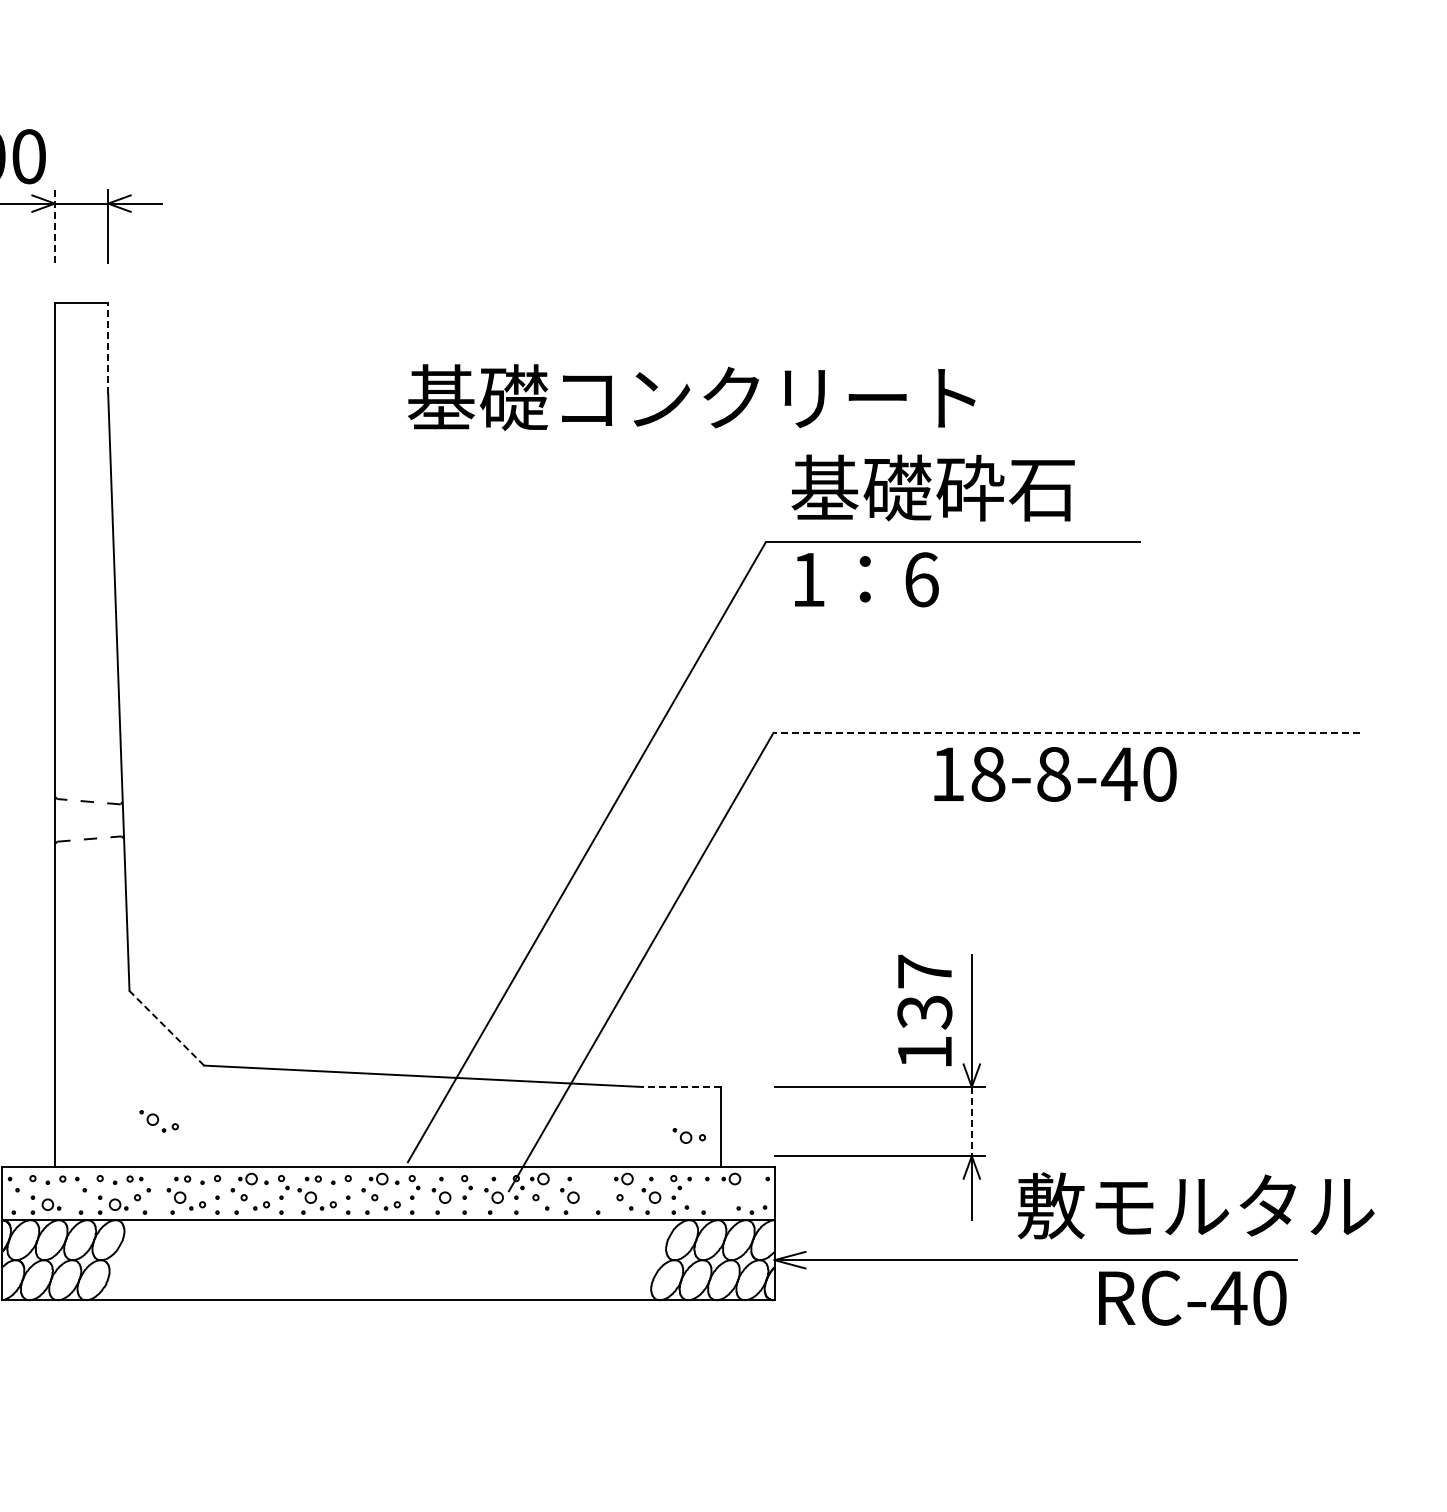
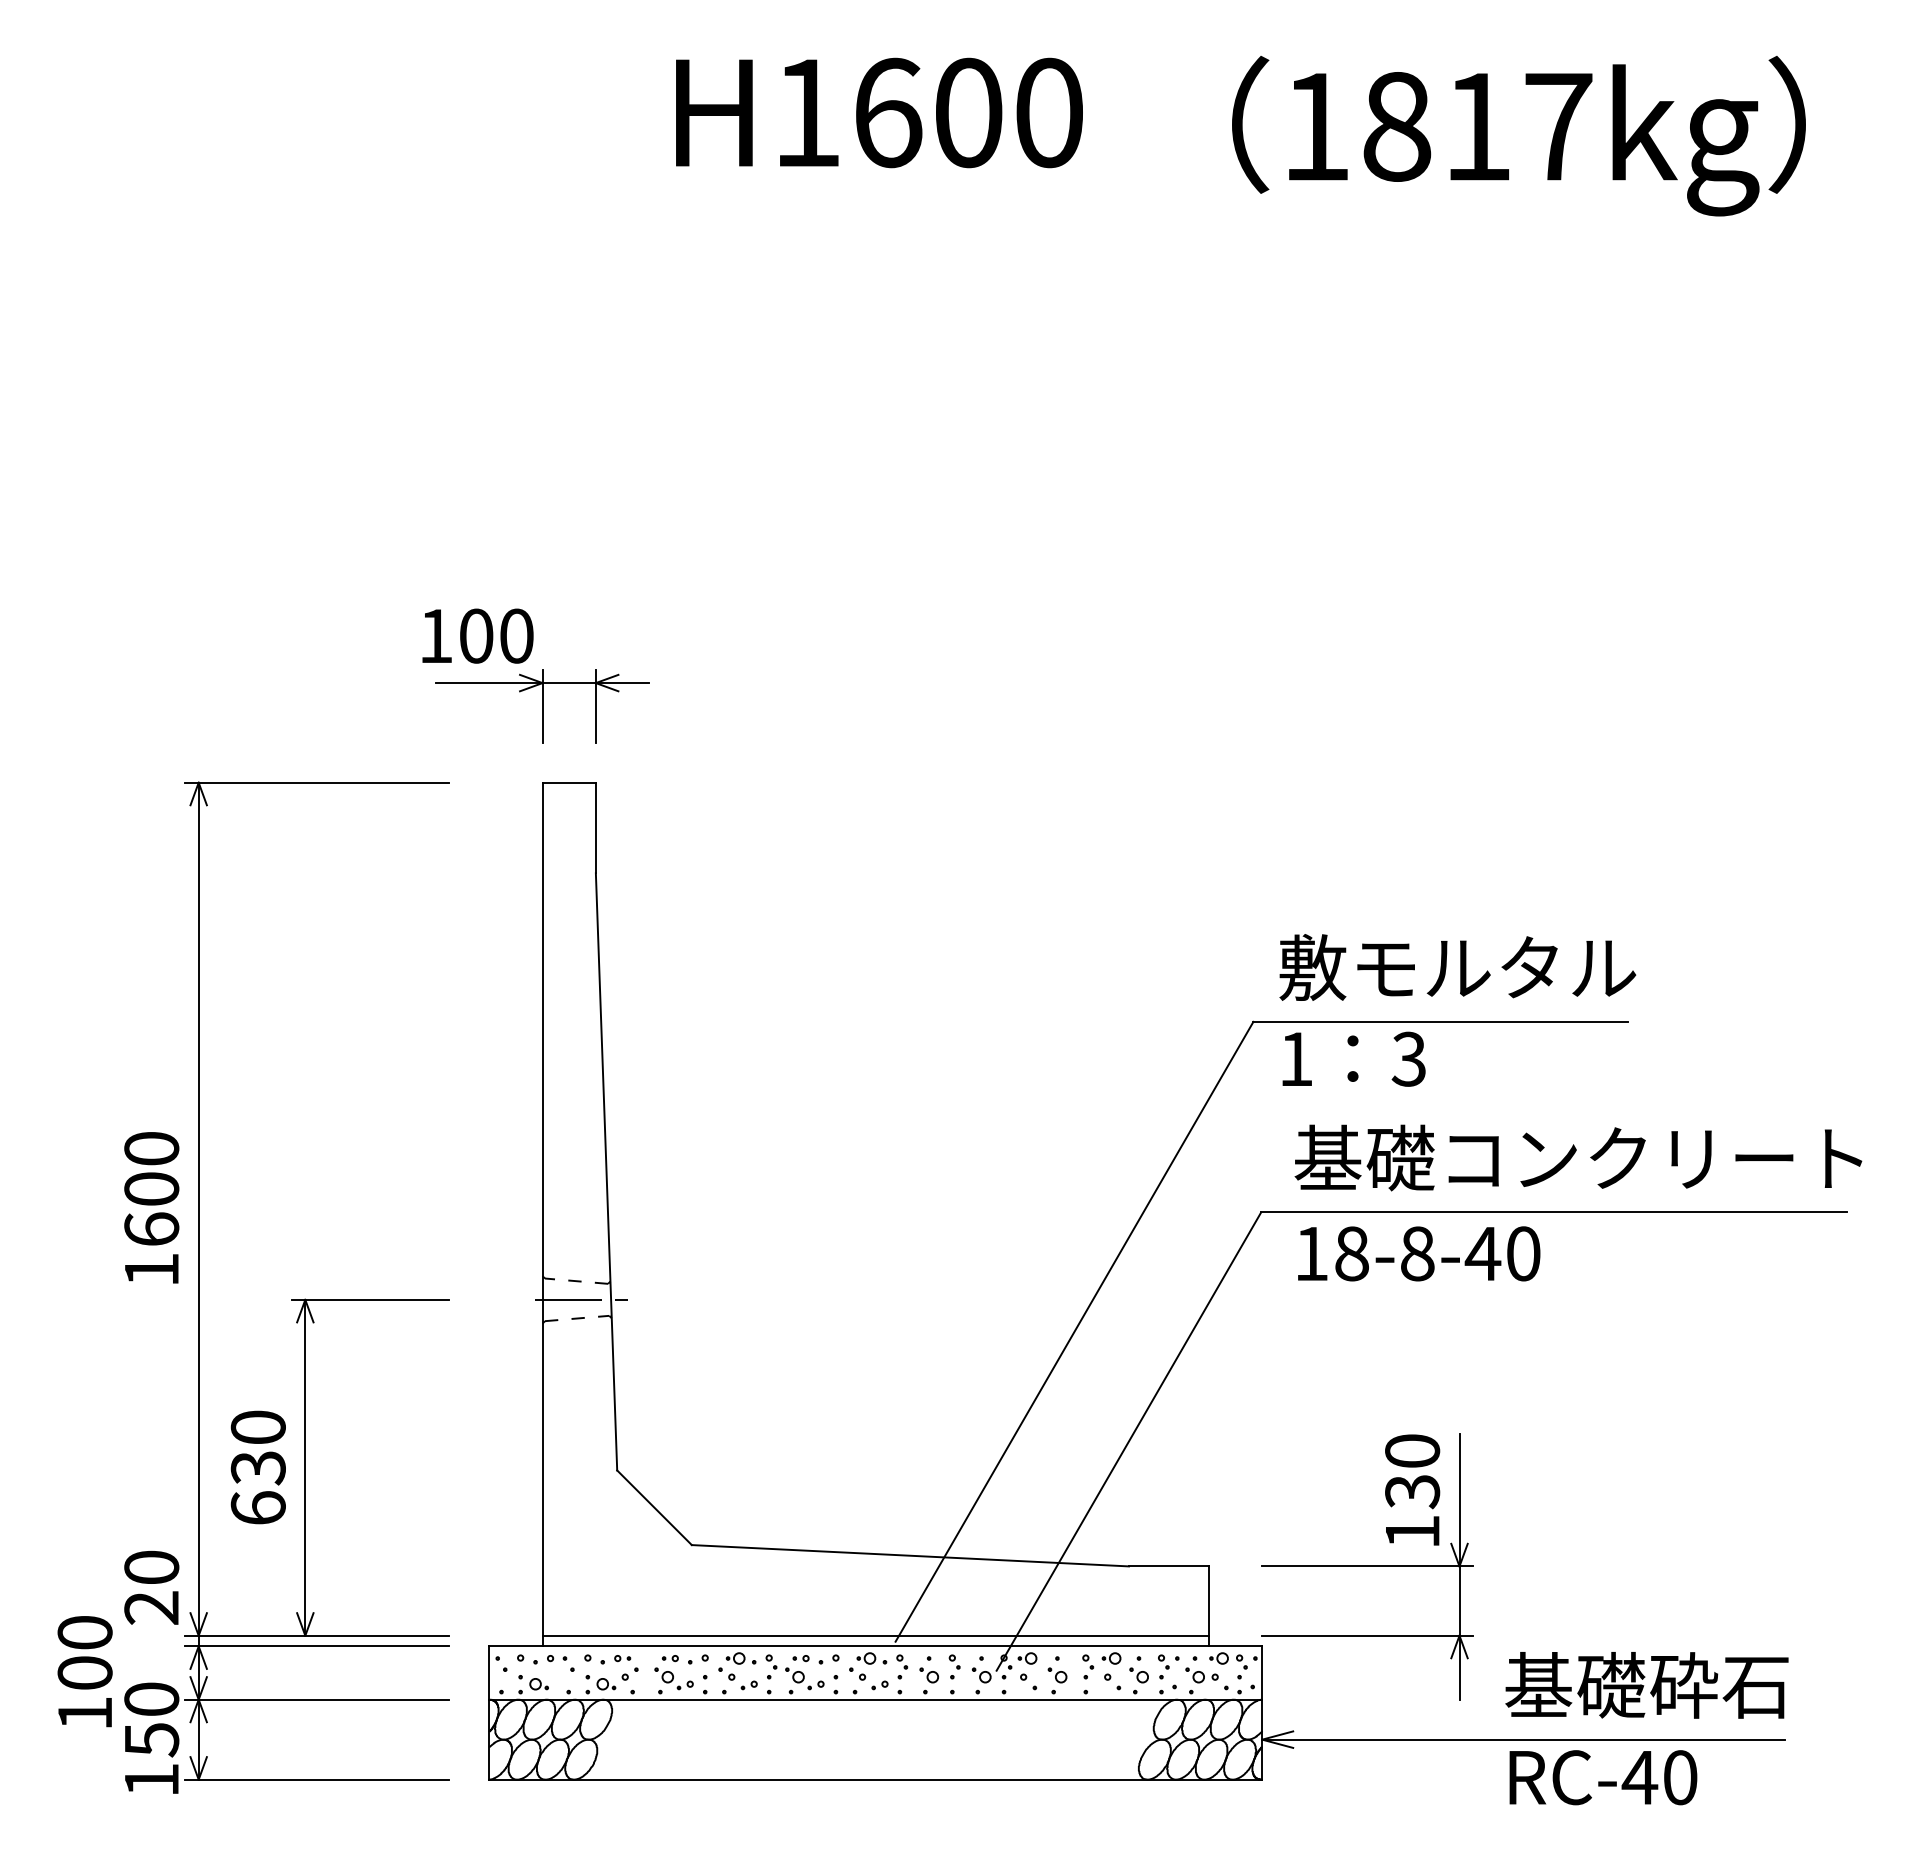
line: (54, 227) -> (542, 706), dashed -> solid
line: (107, 348) -> (595, 827), dashed -> solid
text: (691, 397) -> (1578, 1157), moved
text: (969, 488) -> (1457, 967), 基礎砕石 -> 敷モルタル
text: (920, 579) -> (1408, 1058), 6 -> 3
line: (1065, 733) -> (1553, 1212), dashed -> solid
text: (1055, 774) -> (1419, 1253), moved
line: (93, 820) -> (581, 1299), added
text: (924, 971) -> (1412, 1450), 137 -> 130
line: (166, 1028) -> (654, 1507), dashed -> solid
line: (680, 1087) -> (1168, 1566), dashed -> solid
part: (158, 1121) -> (646, 1600), removed
line: (971, 1122) -> (1459, 1601), dashed -> solid
part: (688, 1136) -> (1201, 1675), moved
line: (387, 1156) -> (875, 1635), added
part: (600, 1187) -> (1088, 1666), added
part: (753, 1187) -> (1241, 1666), added
text: (1195, 1205) -> (1683, 1684), 敷モルタル -> 基礎砕石
text: (1192, 1298) -> (1603, 1777), moved

